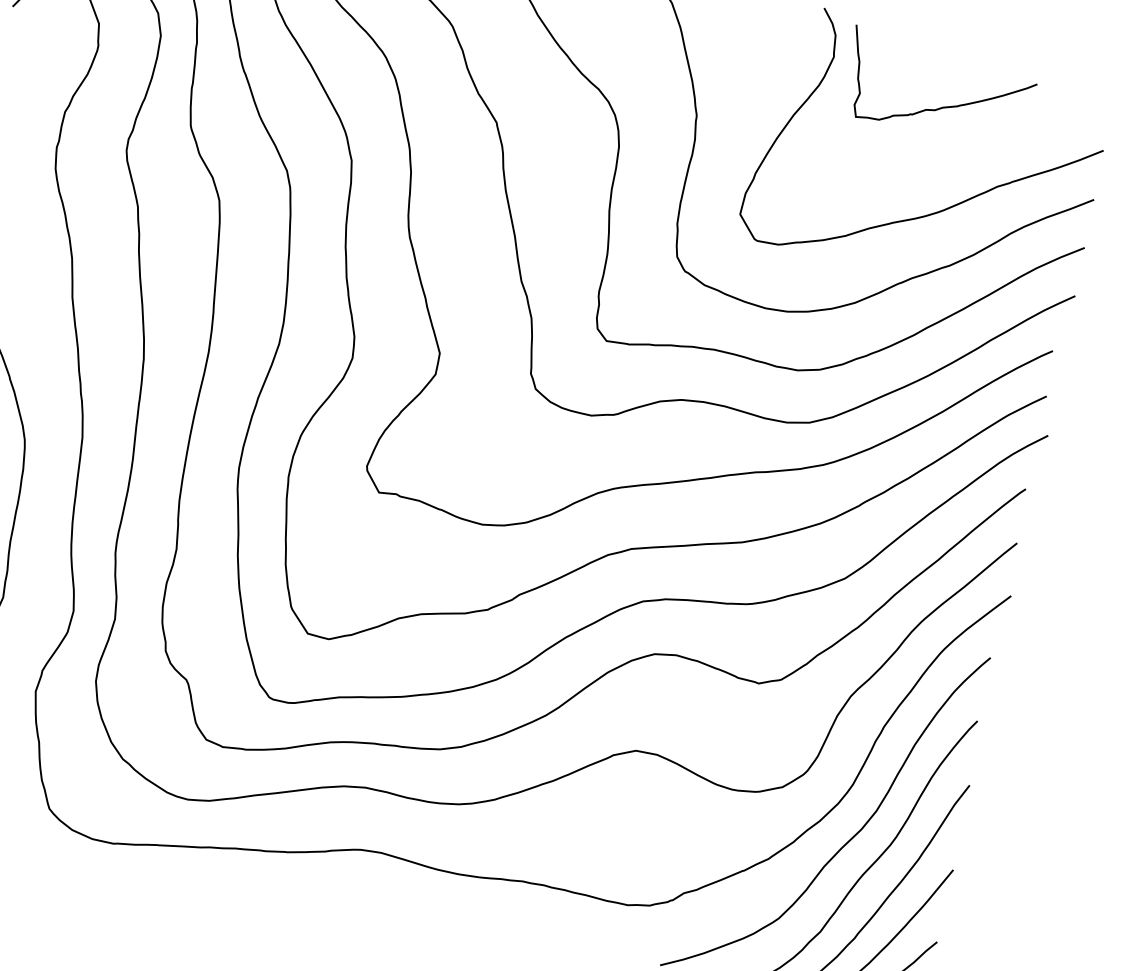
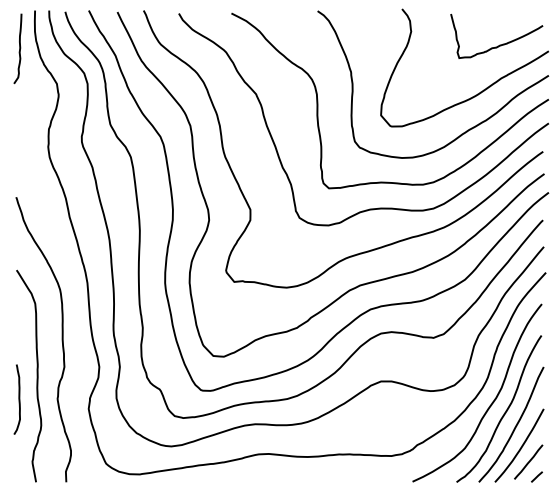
curve: (942, 105) -> (499, 44), moved

